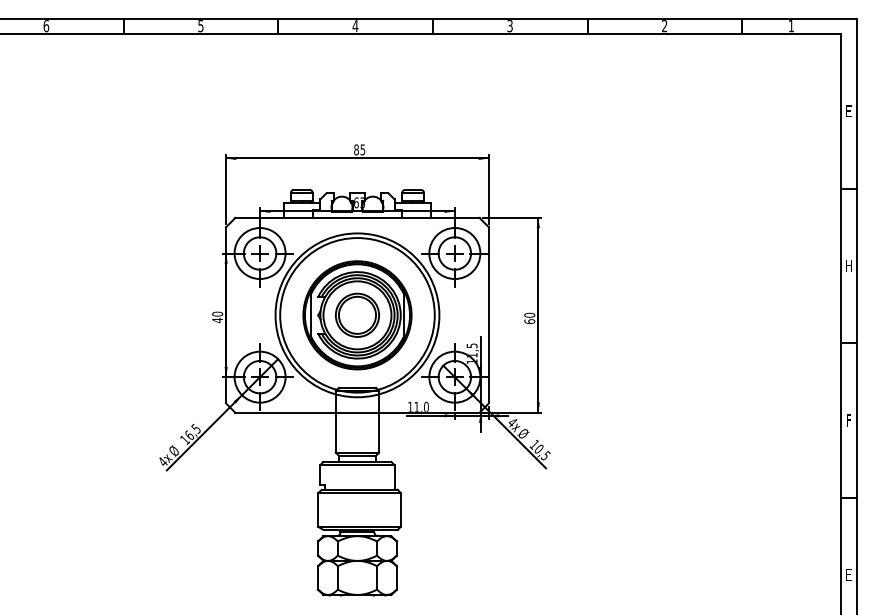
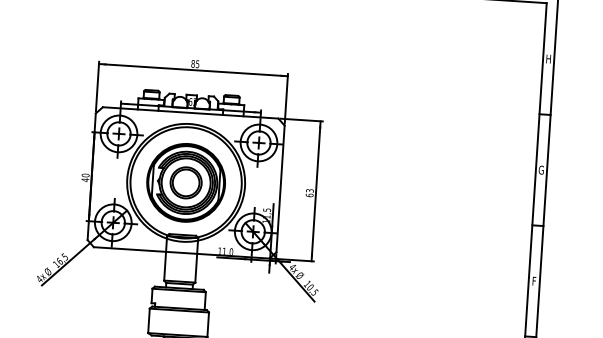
text: (849, 110) -> (549, 58), E -> H
text: (848, 265) -> (541, 169), H -> G
text: (529, 314) -> (309, 190), 60 -> 63

